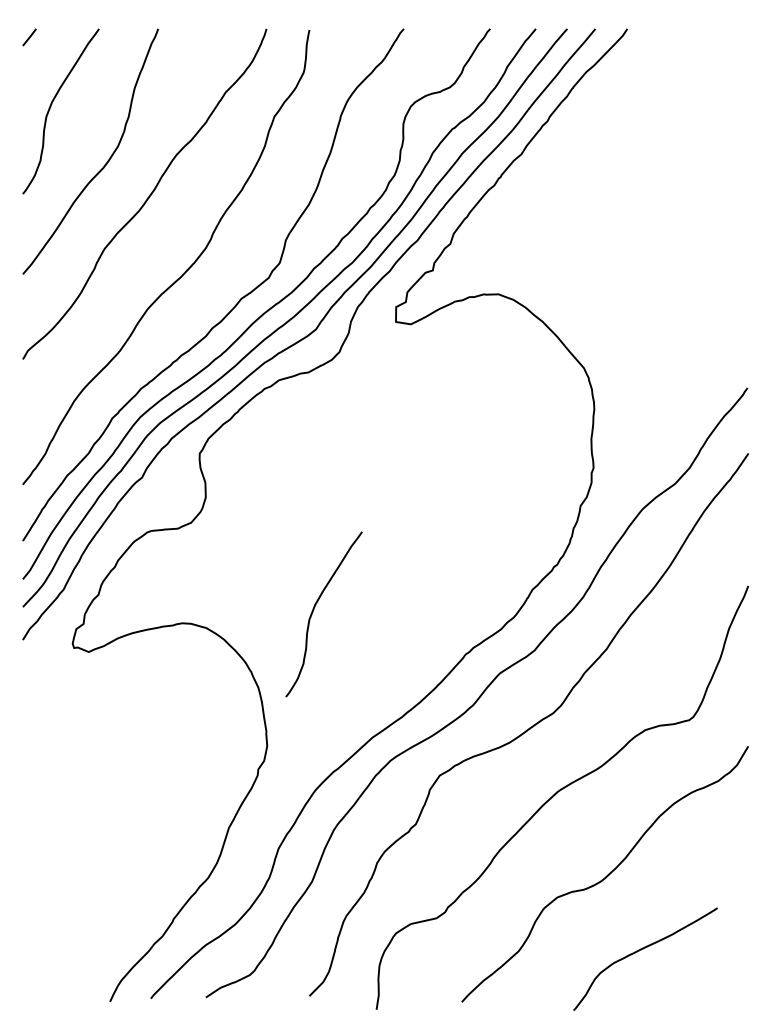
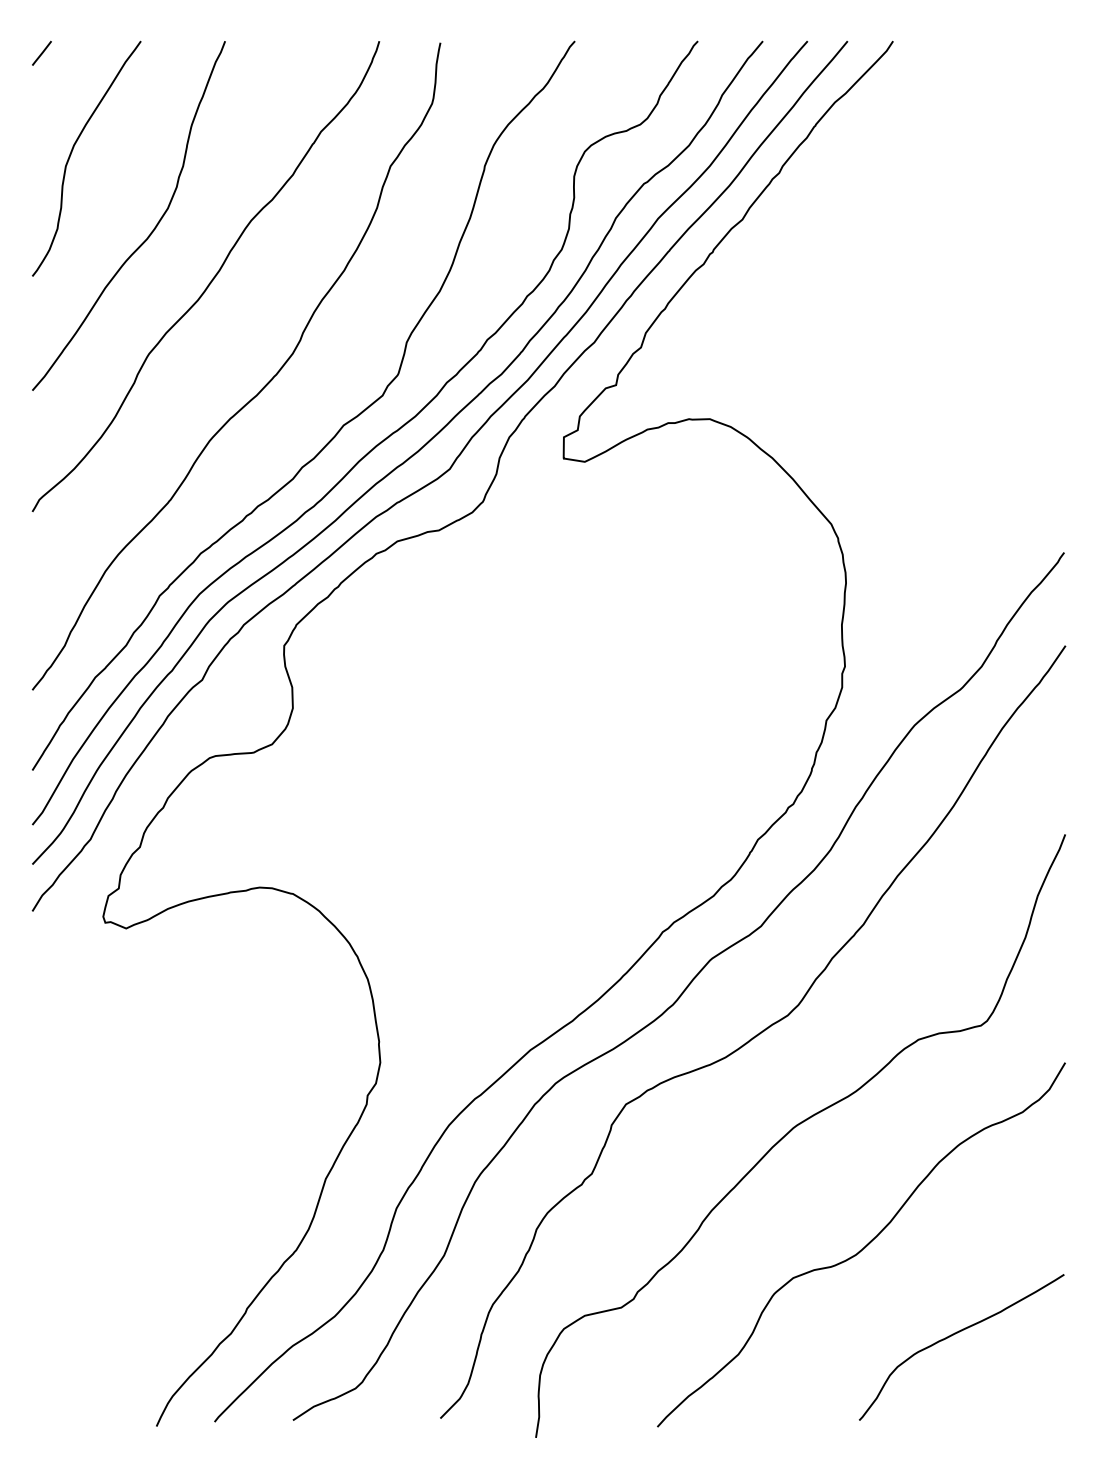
curve: (313, 612) -> (446, 872), removed
curve: (641, 950) -> (955, 1334), moved

